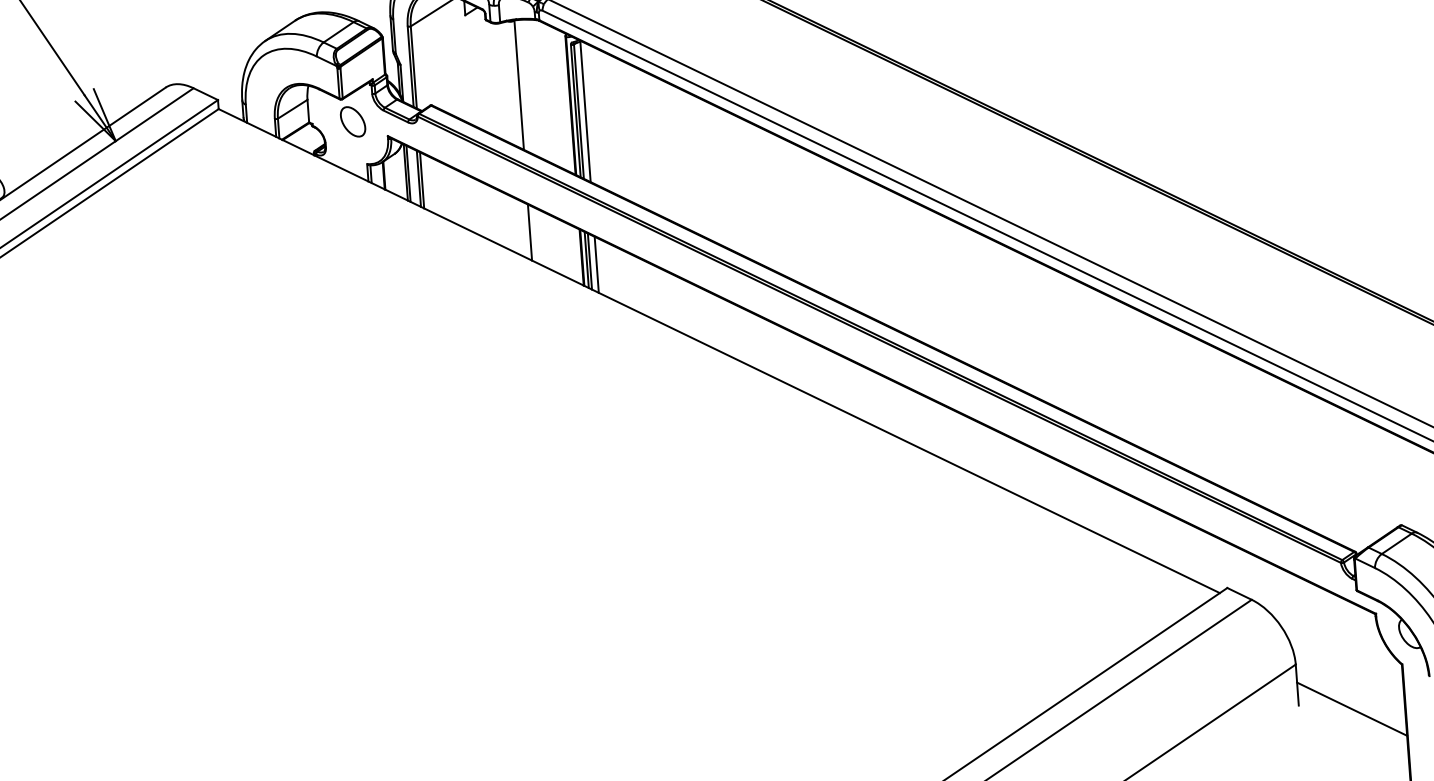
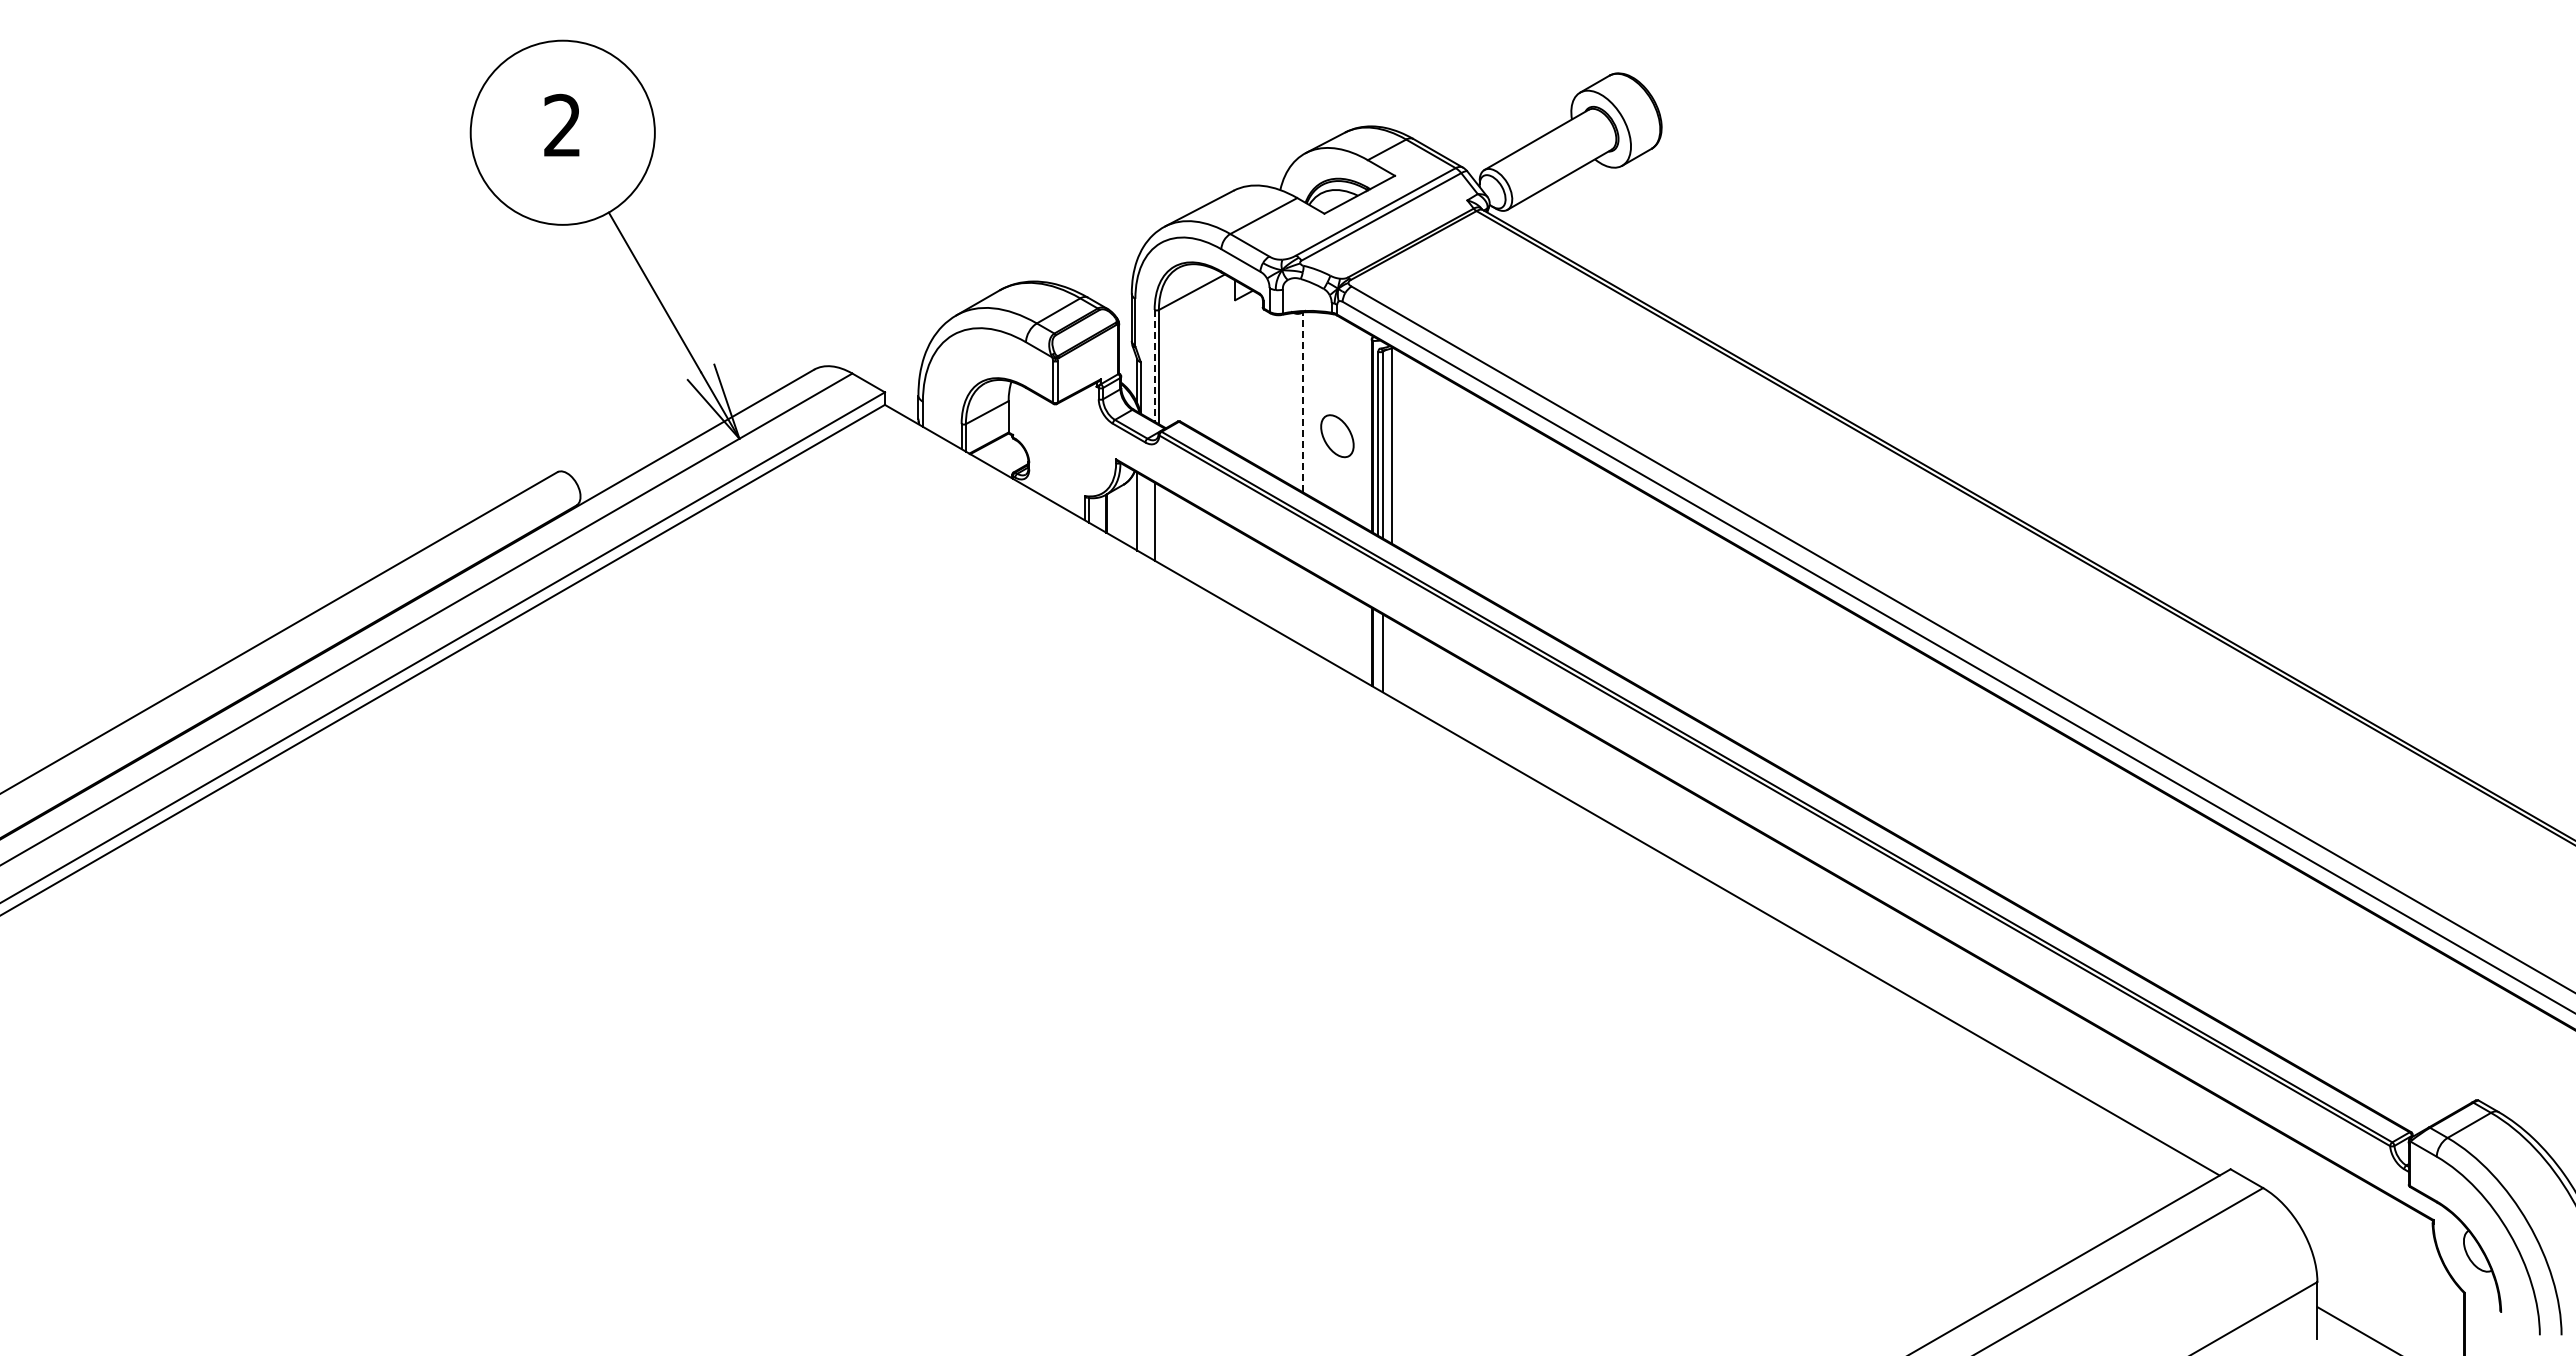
line: (410, 66) -> (1154, 365), solid -> dashed
line: (519, 85) -> (1302, 402), solid -> dashed
part: (353, 122) -> (1337, 436), moved
line: (408, 173) -> (1140, 513), removed
line: (421, 180) -> (1158, 524), removed
line: (529, 232) -> (1302, 607), removed
line: (586, 259) -> (1378, 650), removed
line: (596, 264) -> (1391, 658), removed

